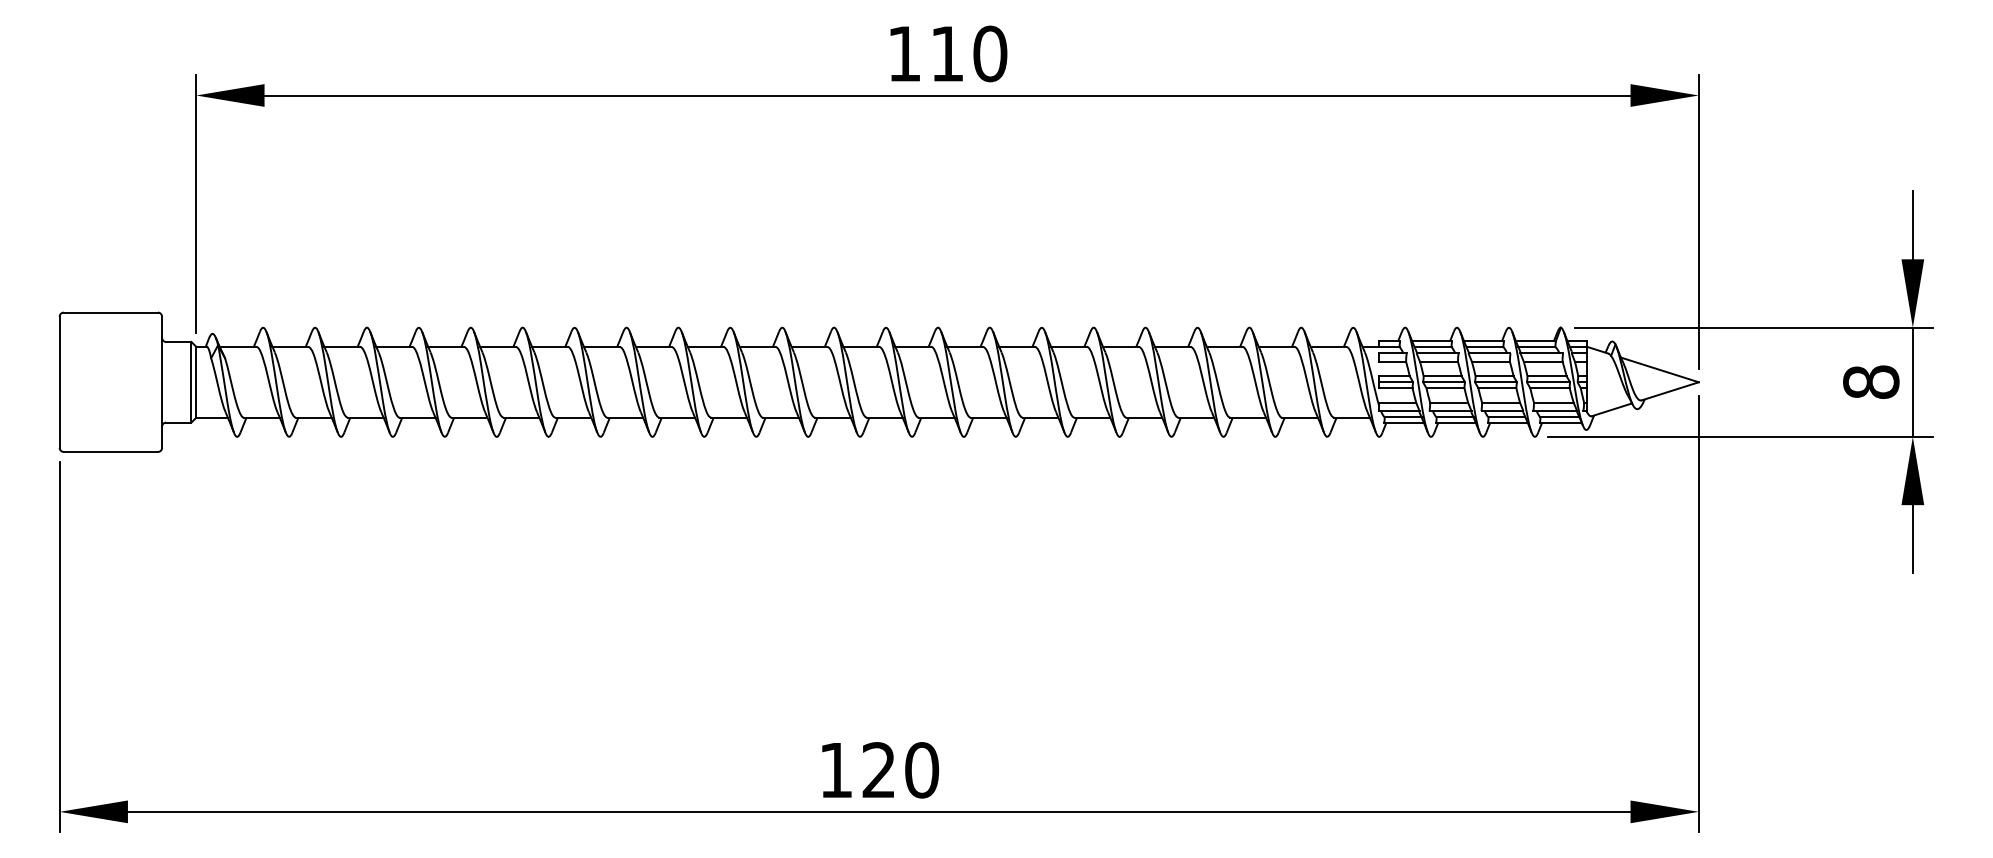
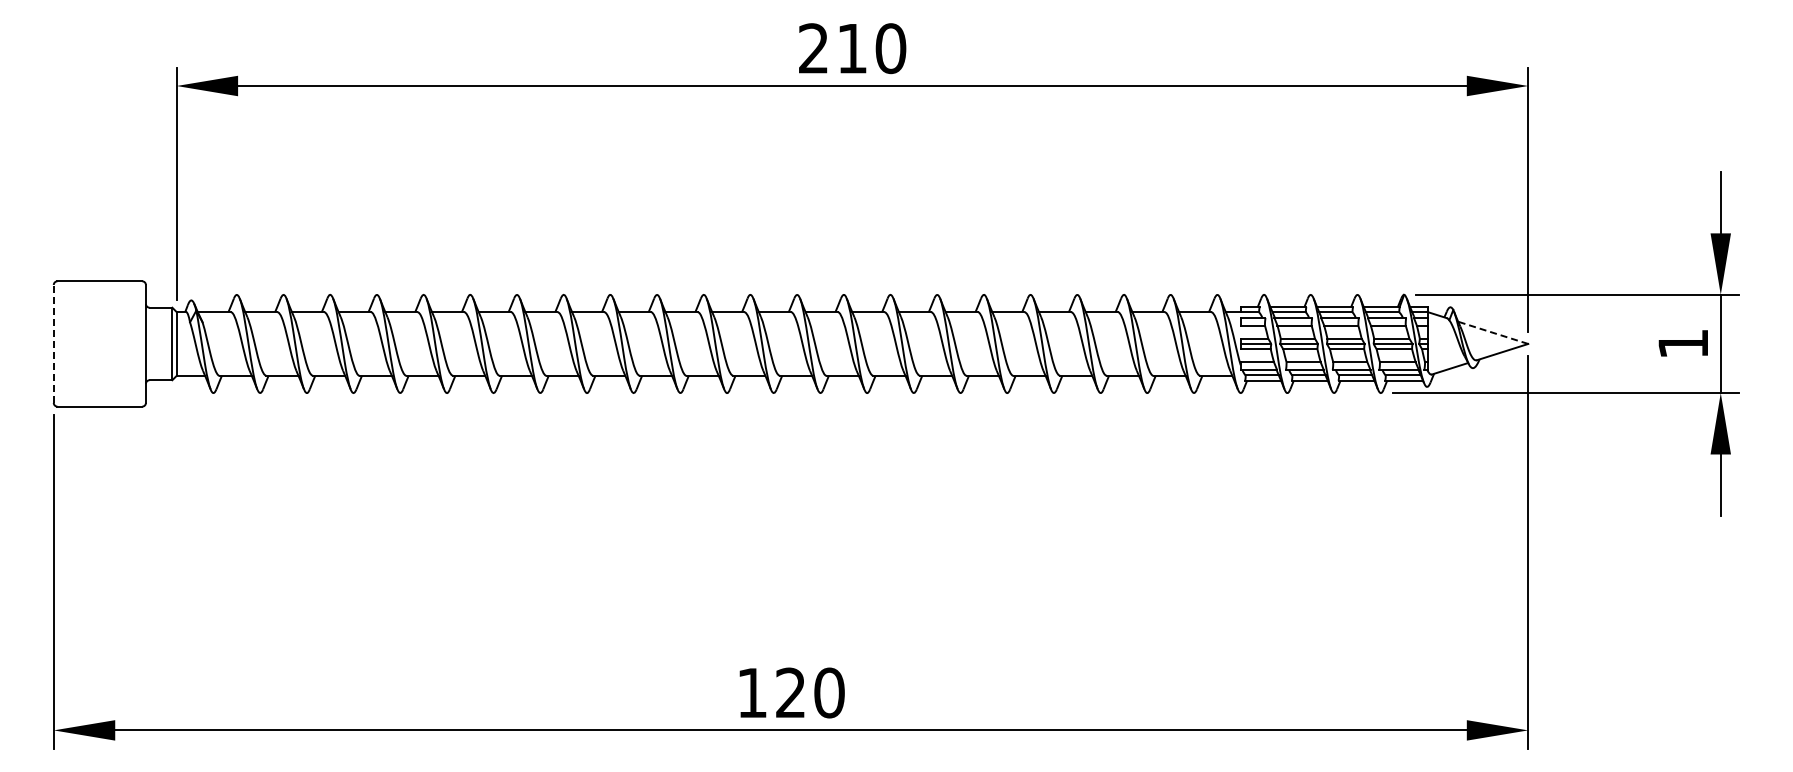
text: (904, 53) -> (813, 48), 110 -> 210
line: (1660, 369) -> (1493, 332), solid -> dashed
line: (59, 381) -> (53, 343), solid -> dashed
text: (1871, 381) -> (1683, 343), 8 -> 1

